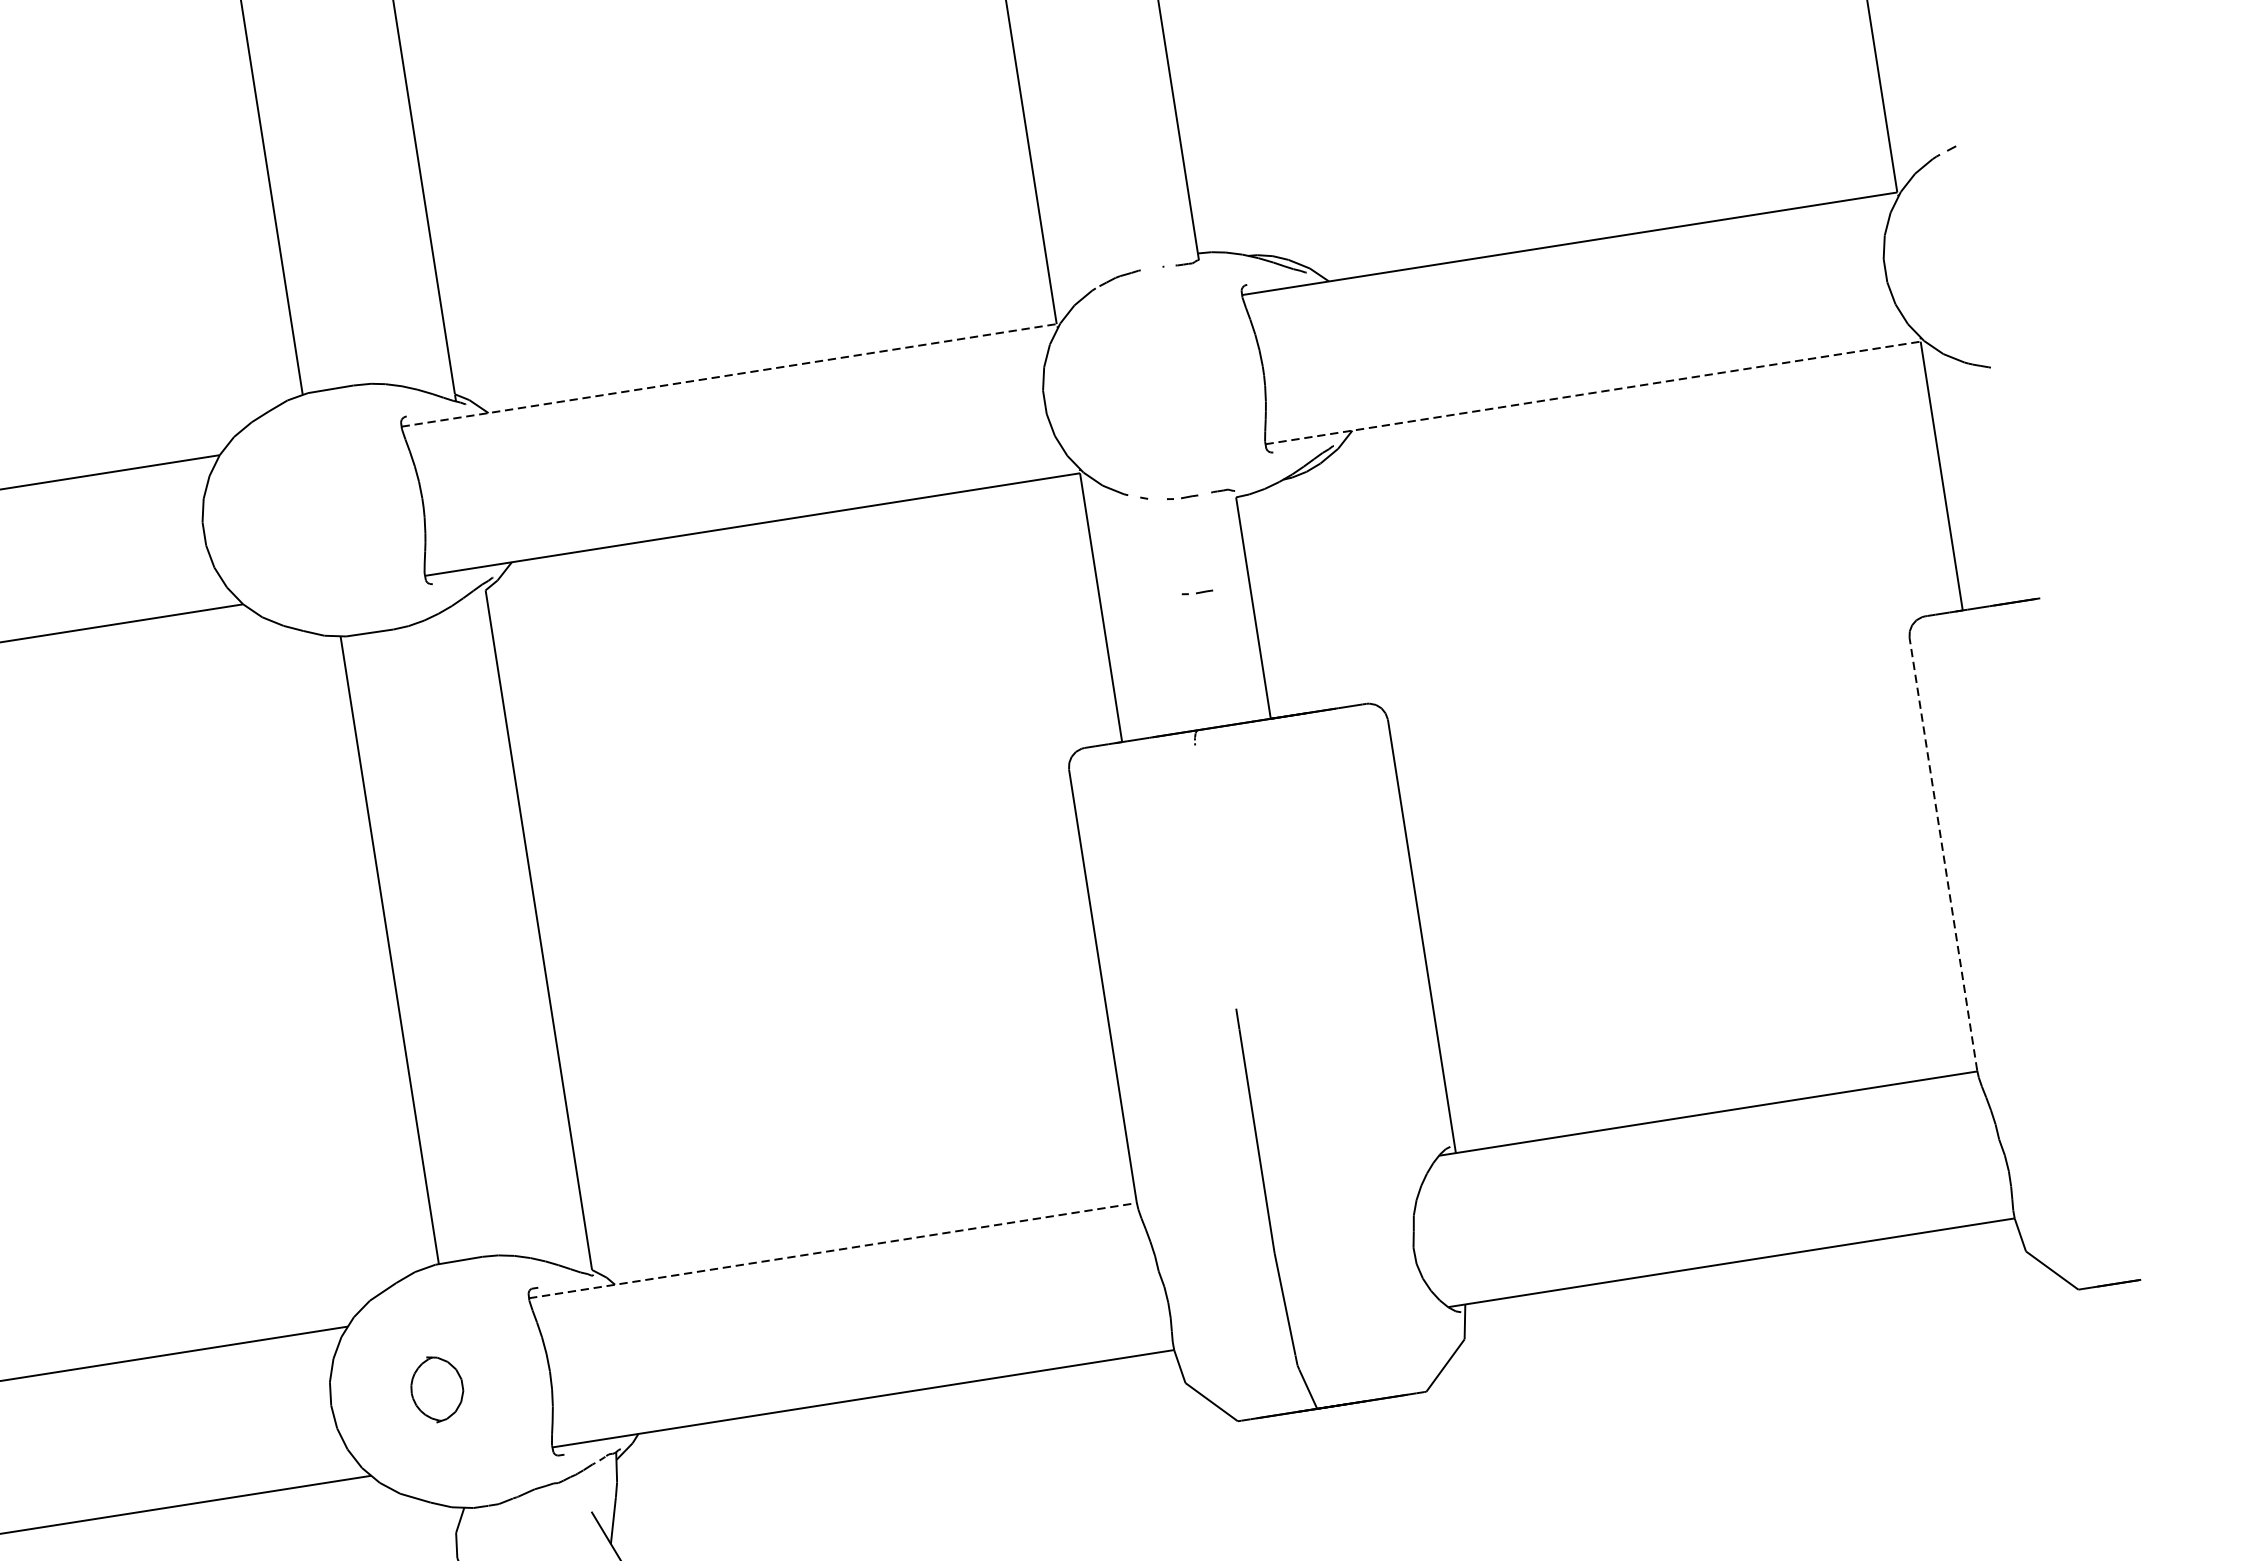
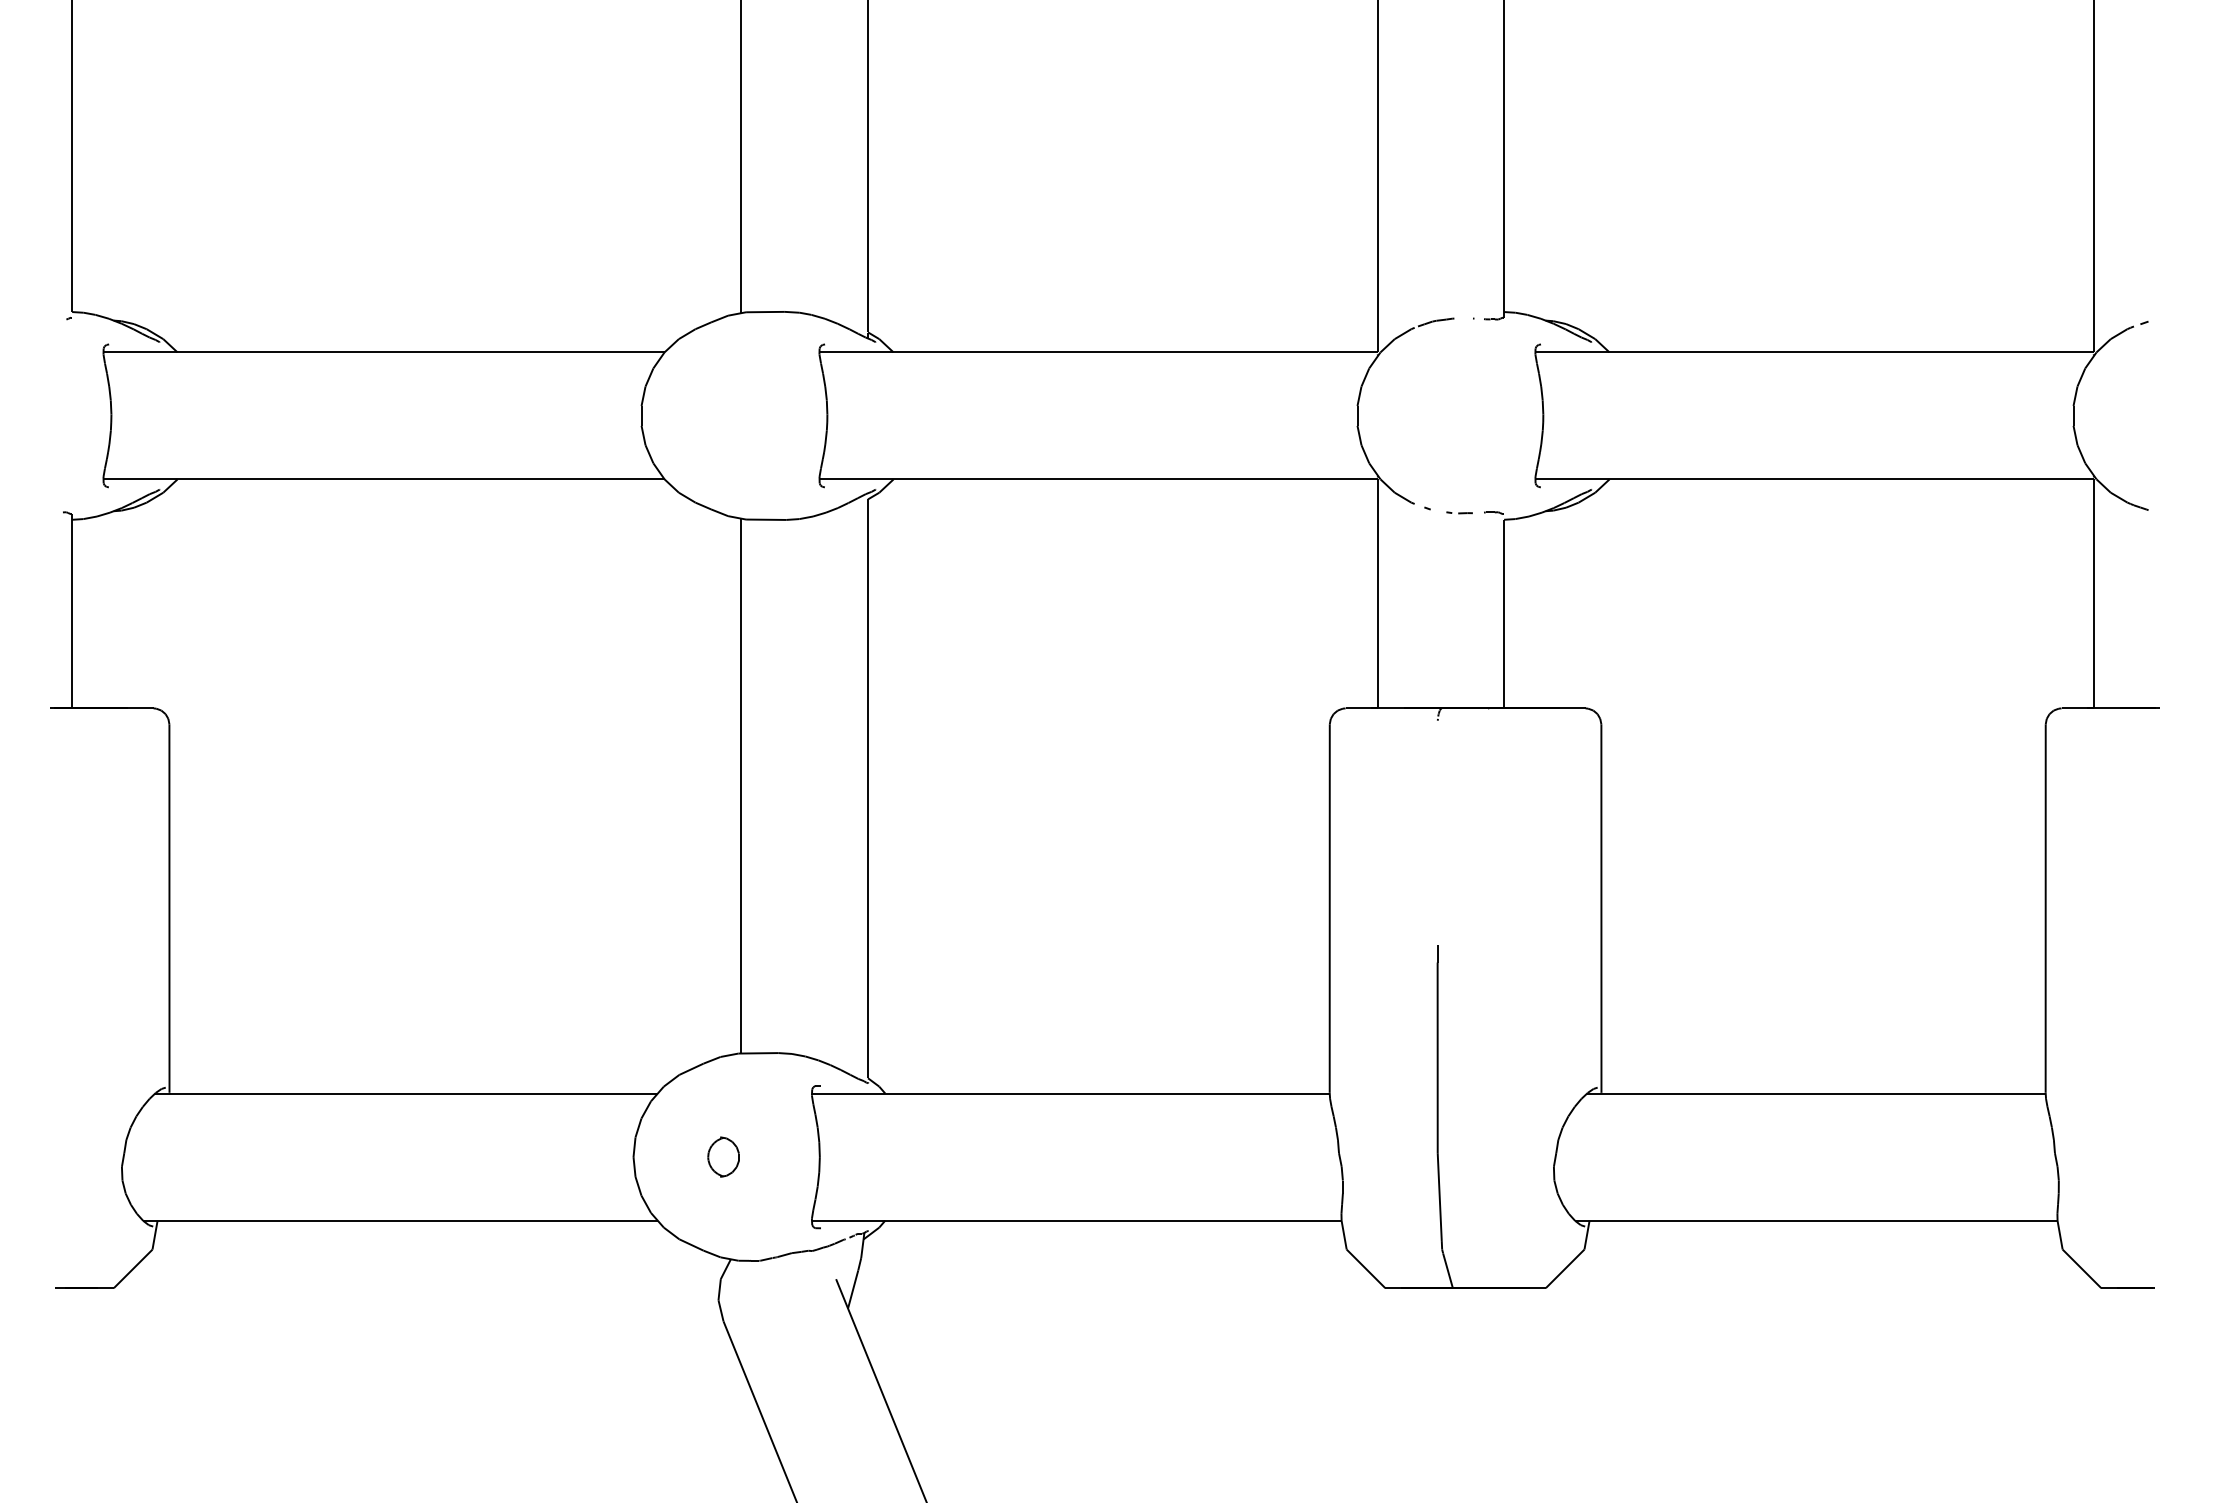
line: (729, 375) -> (1098, 352), dashed -> solid
line: (1594, 392) -> (1815, 479), dashed -> solid
line: (1197, 592) -> (1459, 593), removed
line: (1943, 854) -> (2045, 908), dashed -> solid
line: (832, 1250) -> (1070, 1093), dashed -> solid
part: (436, 1388) -> (723, 1156), size x0.71

